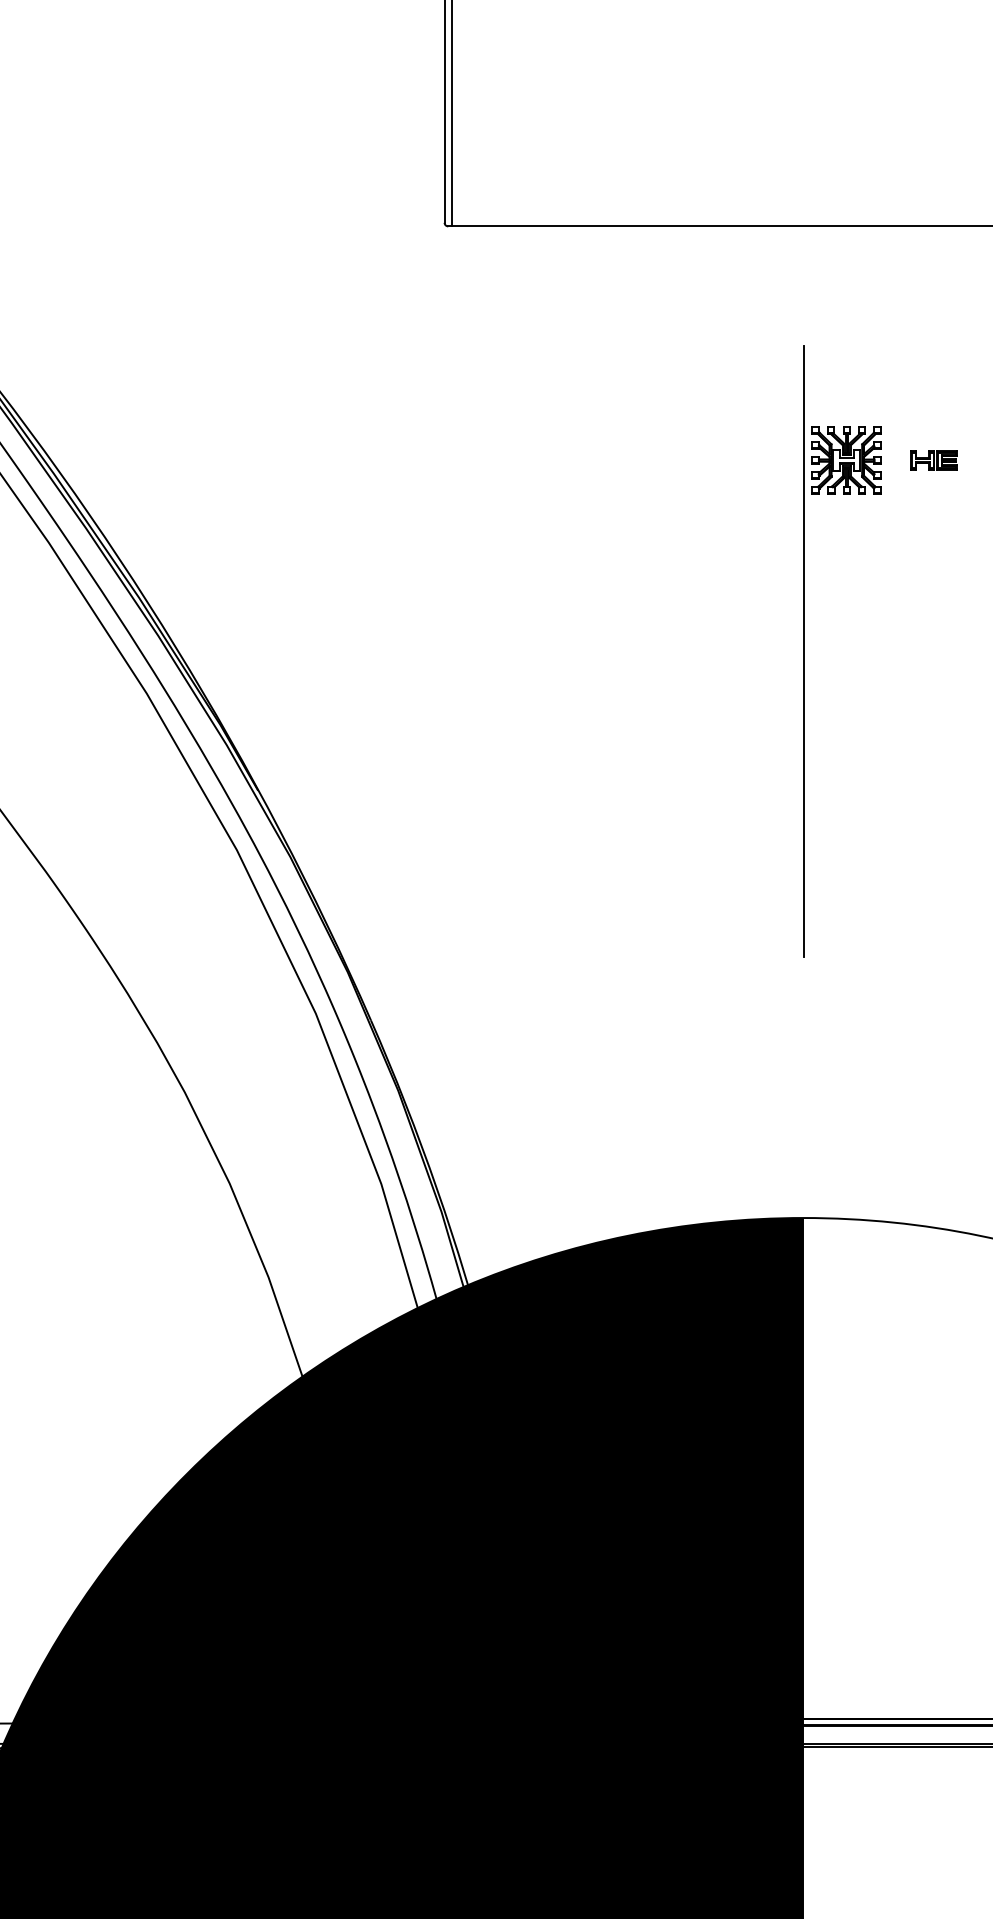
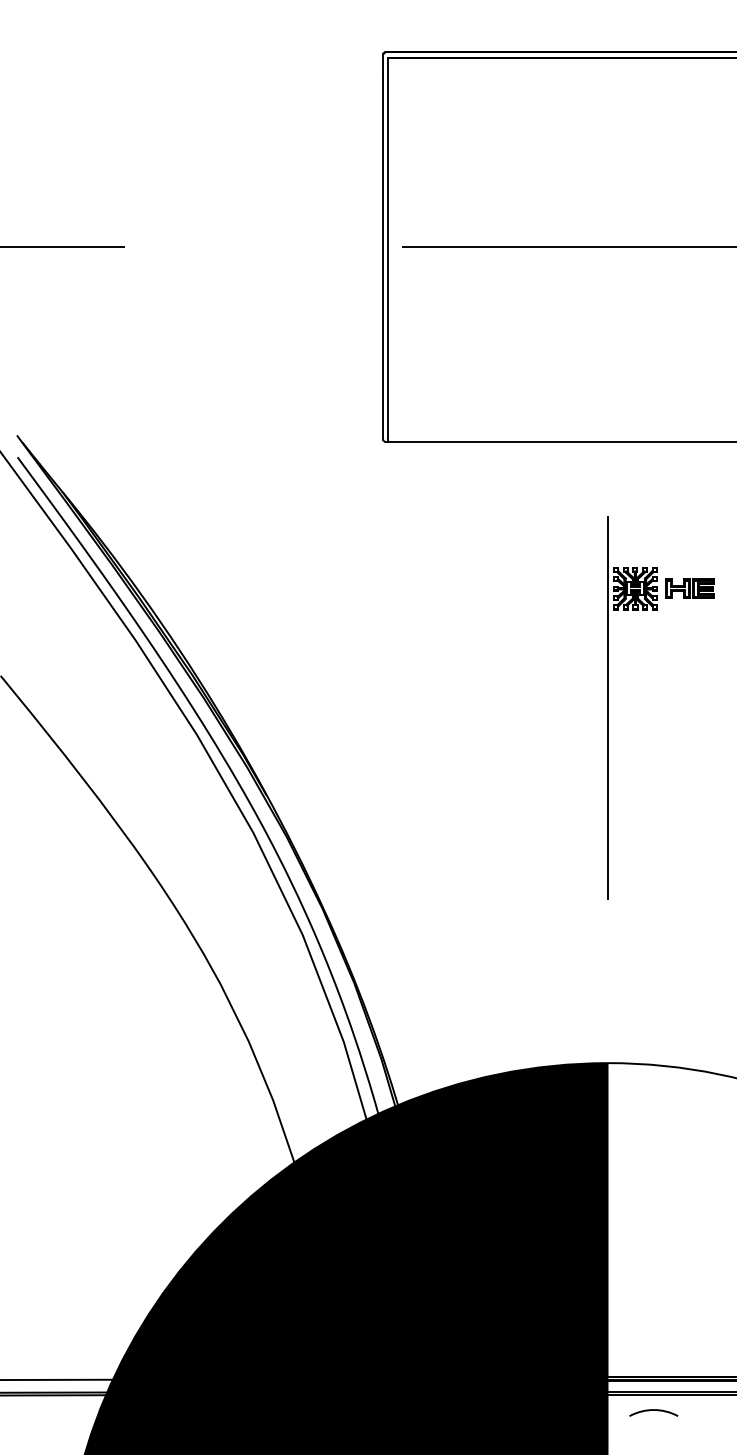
part: (933, 460) -> (689, 588), size x1.67
arc: (875, 1772) -> (653, 1410), added

